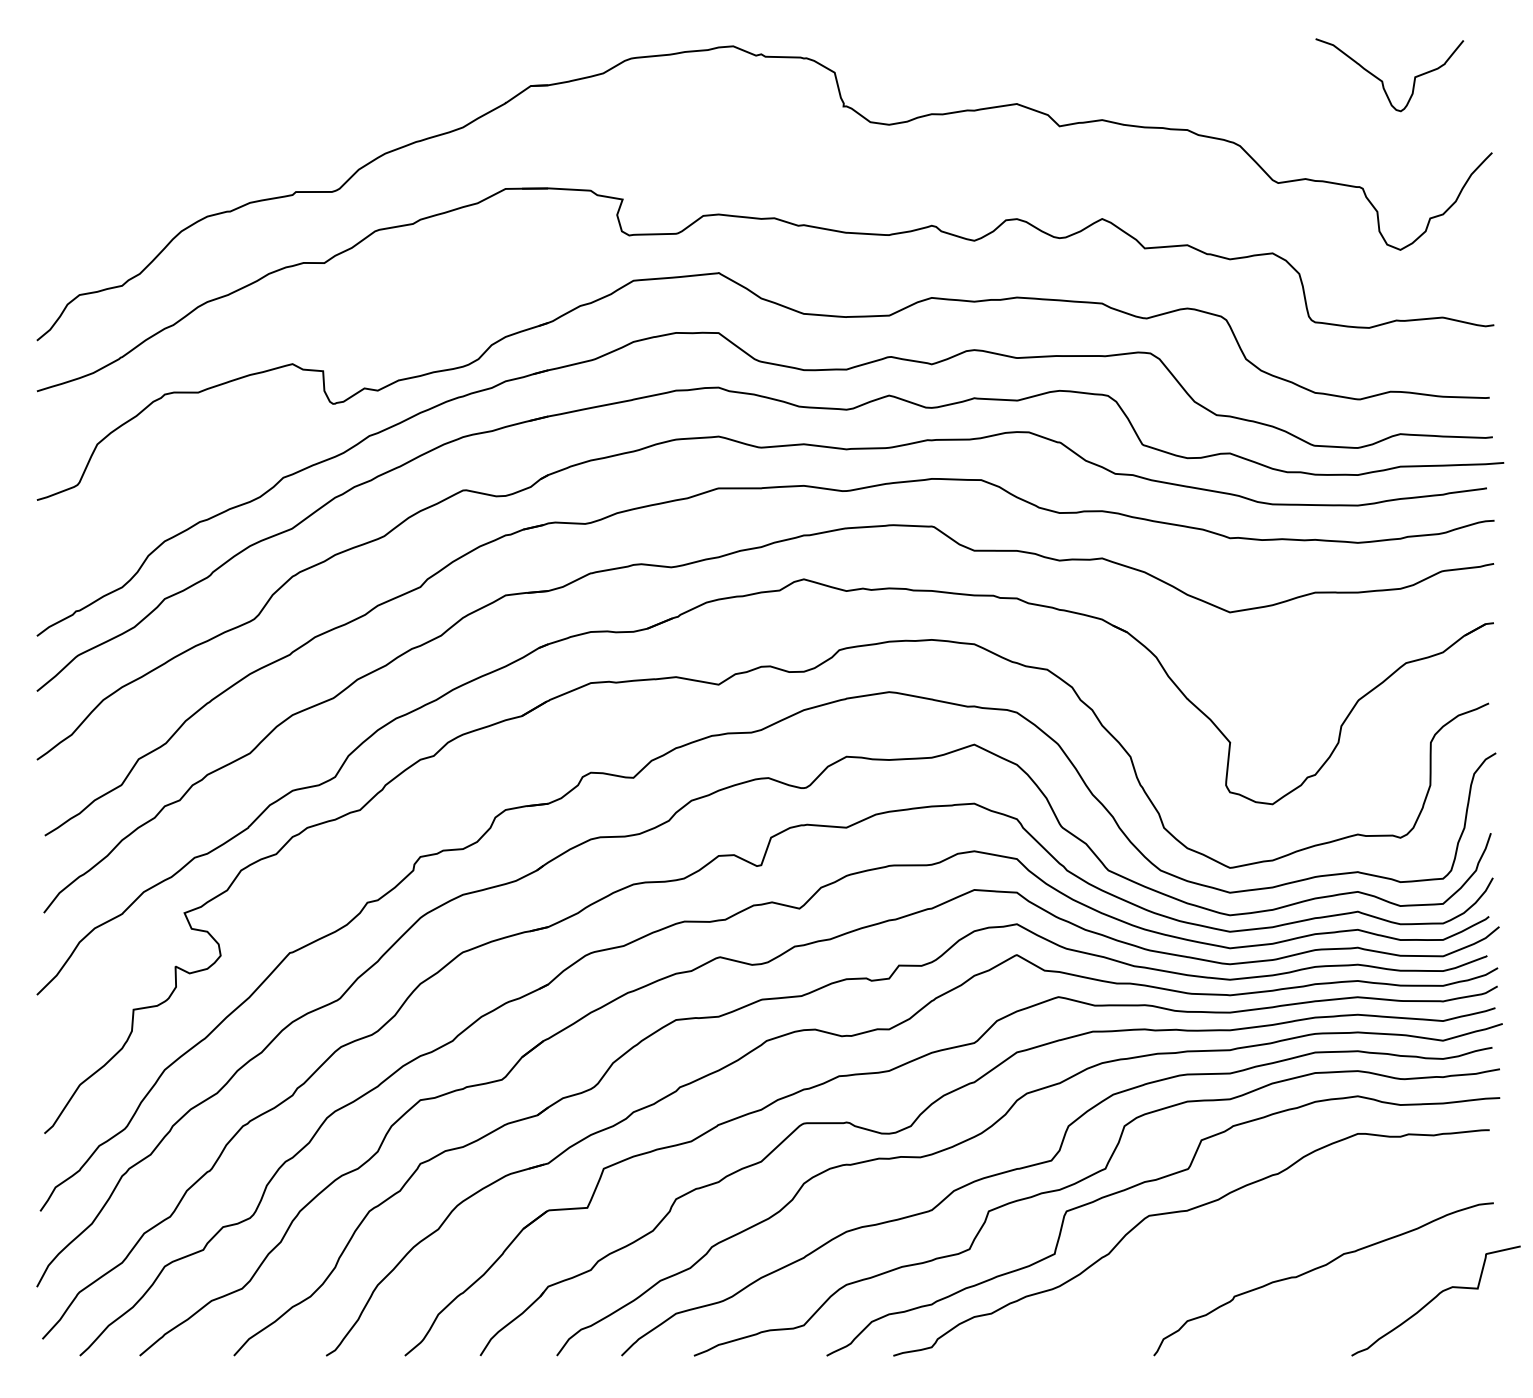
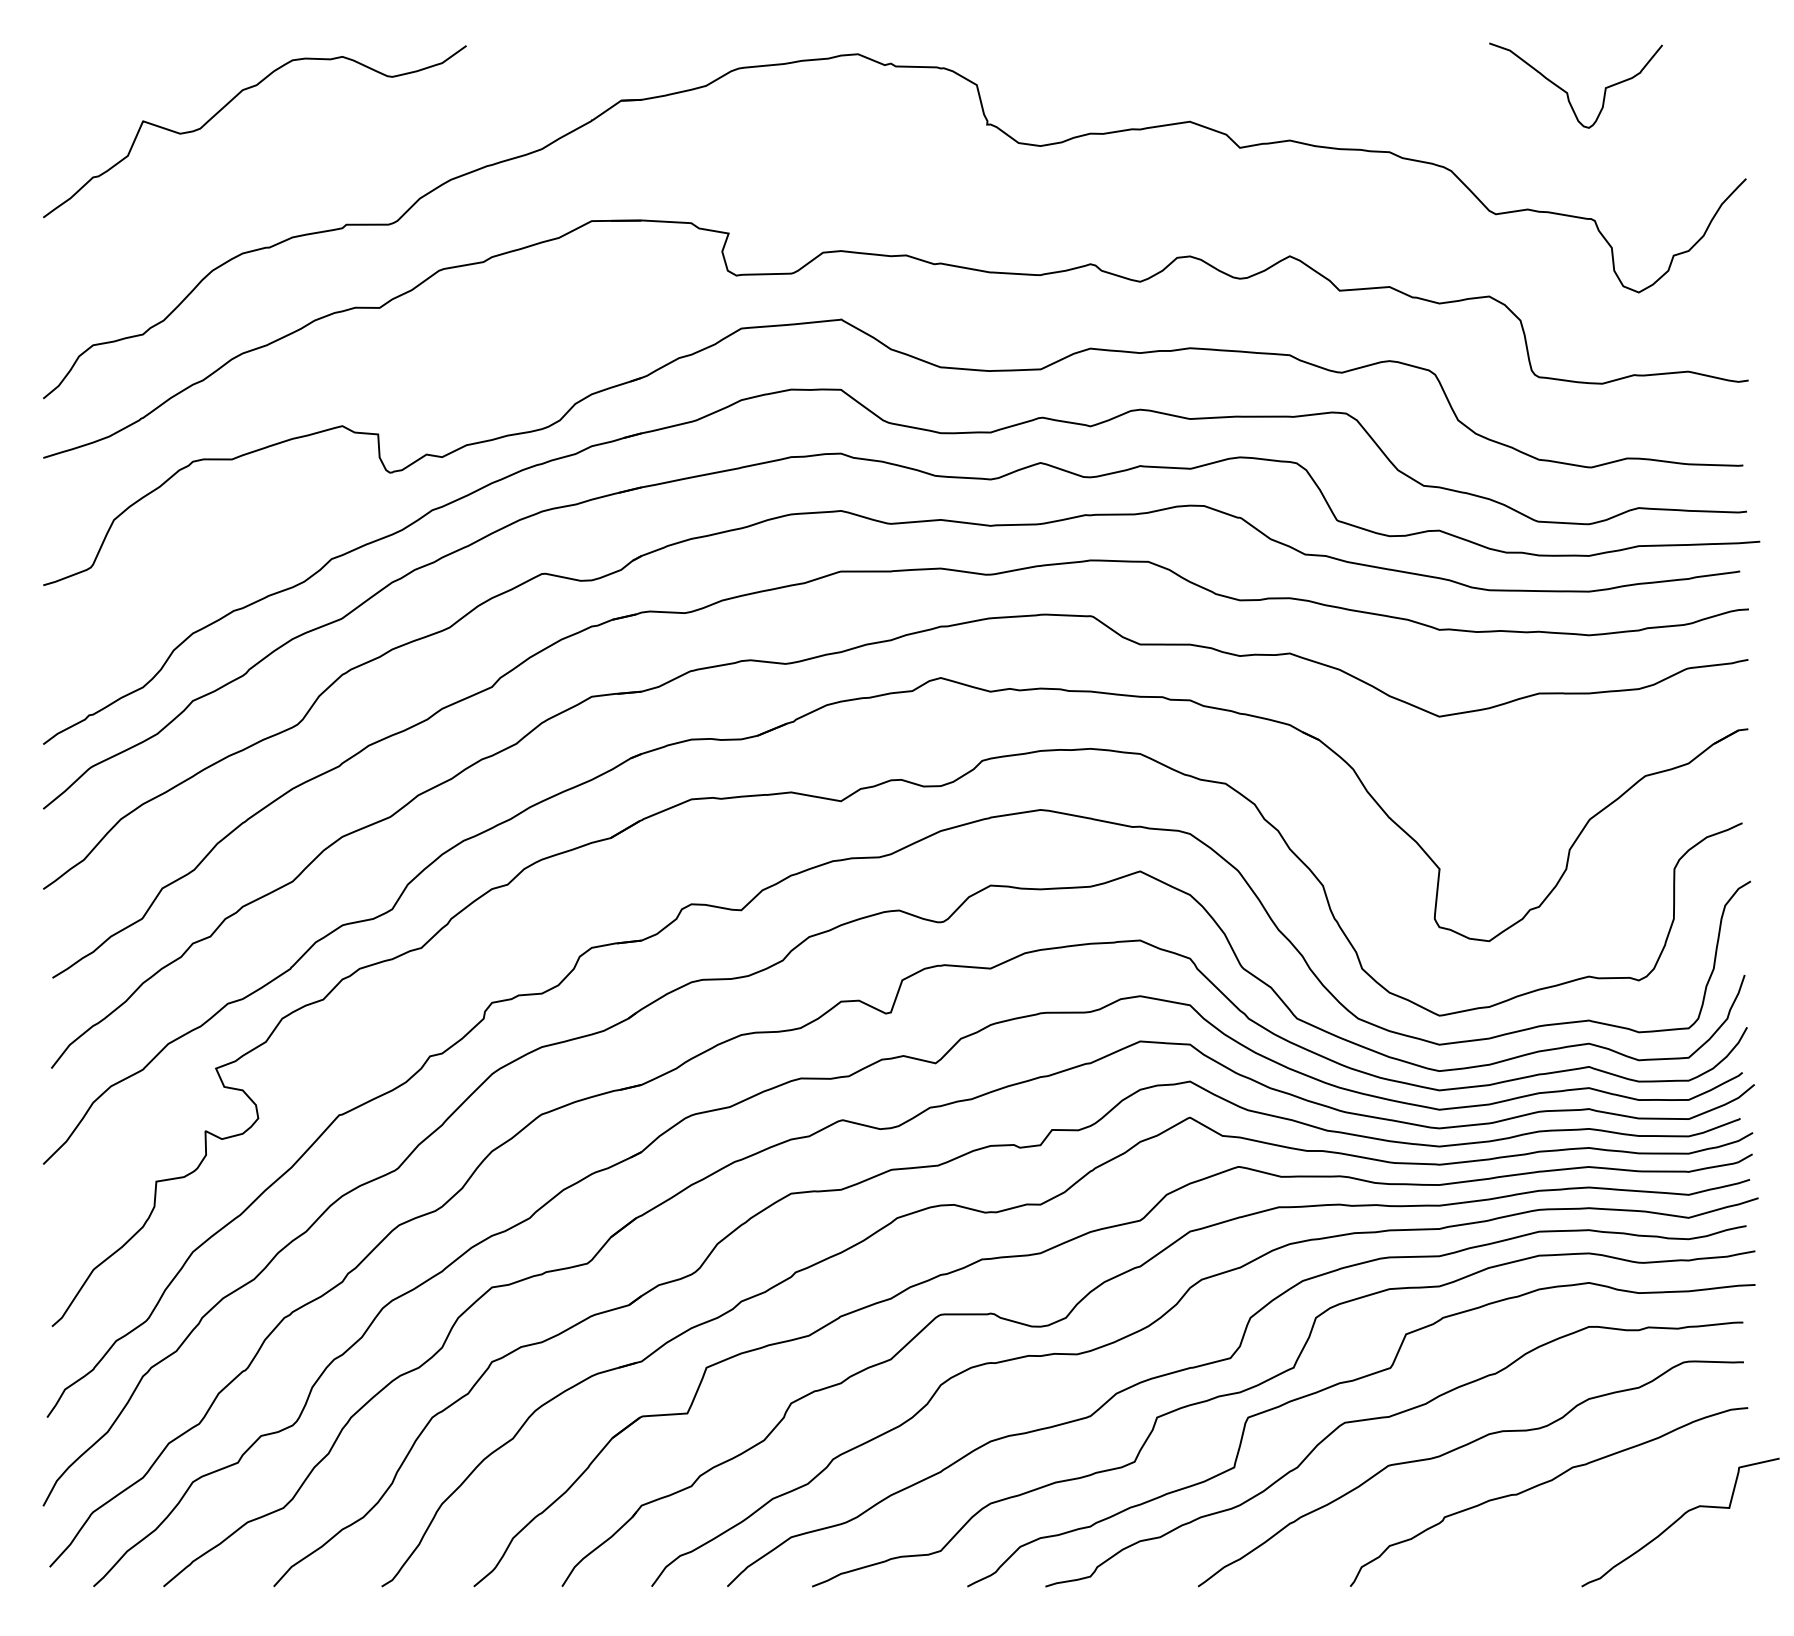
curve: (1383, 81) -> (1568, 93), moved
curve: (195, 89) -> (228, 104), added
curve: (1249, 1237) -> (1462, 1448), added

